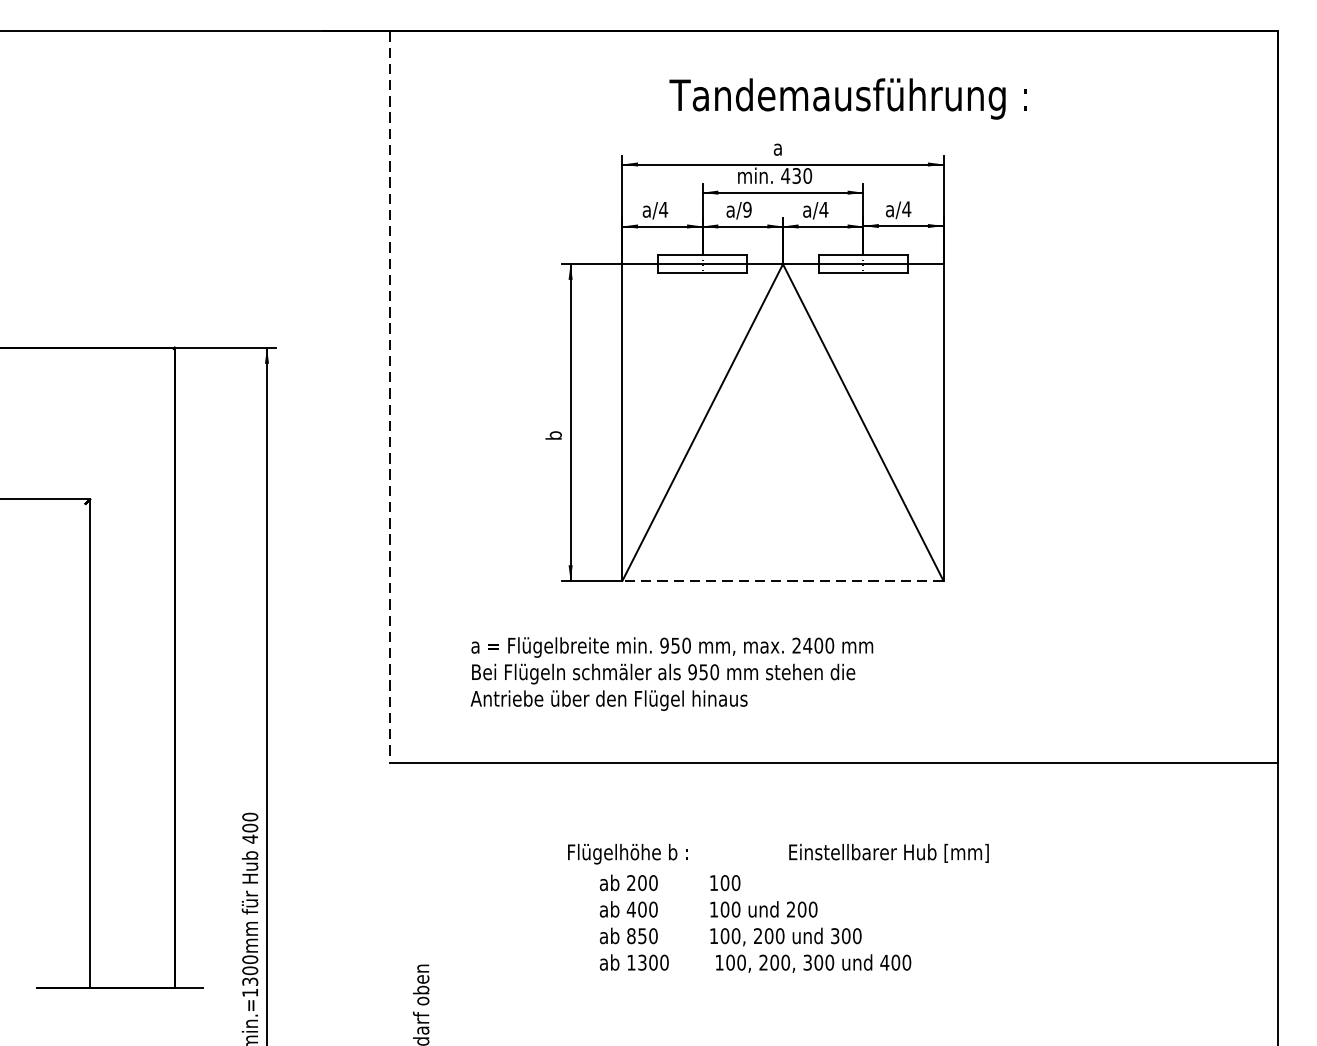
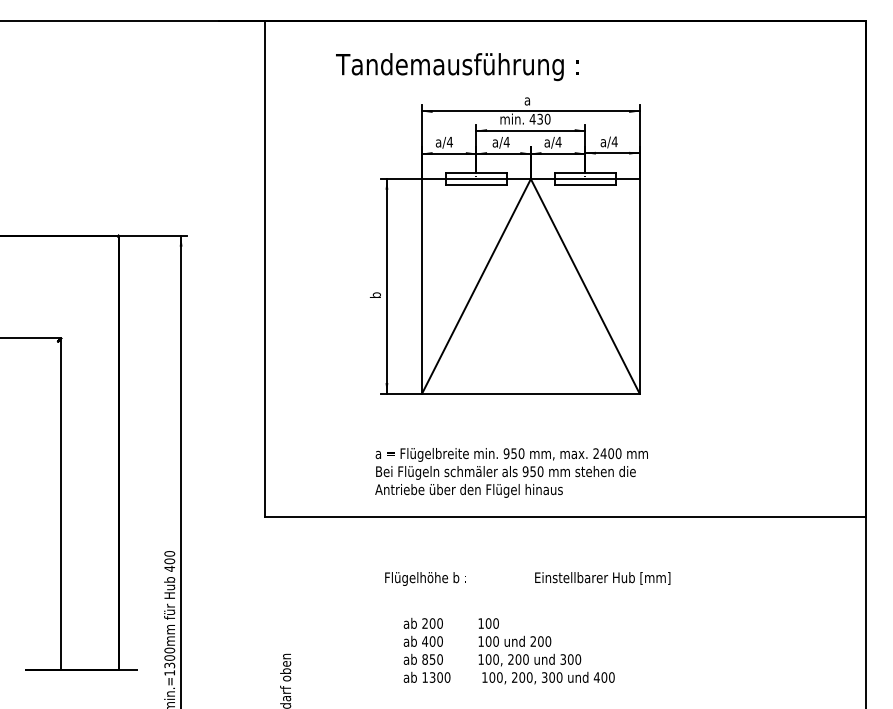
text: (848, 99) -> (457, 67), moved
text: (747, 208) -> (506, 141), a/9 -> a/4
line: (390, 397) -> (264, 269), dashed -> solid
line: (782, 580) -> (530, 393), dashed -> solid
text: (671, 673) -> (511, 472), moved
text: (754, 924) -> (508, 651), moved

